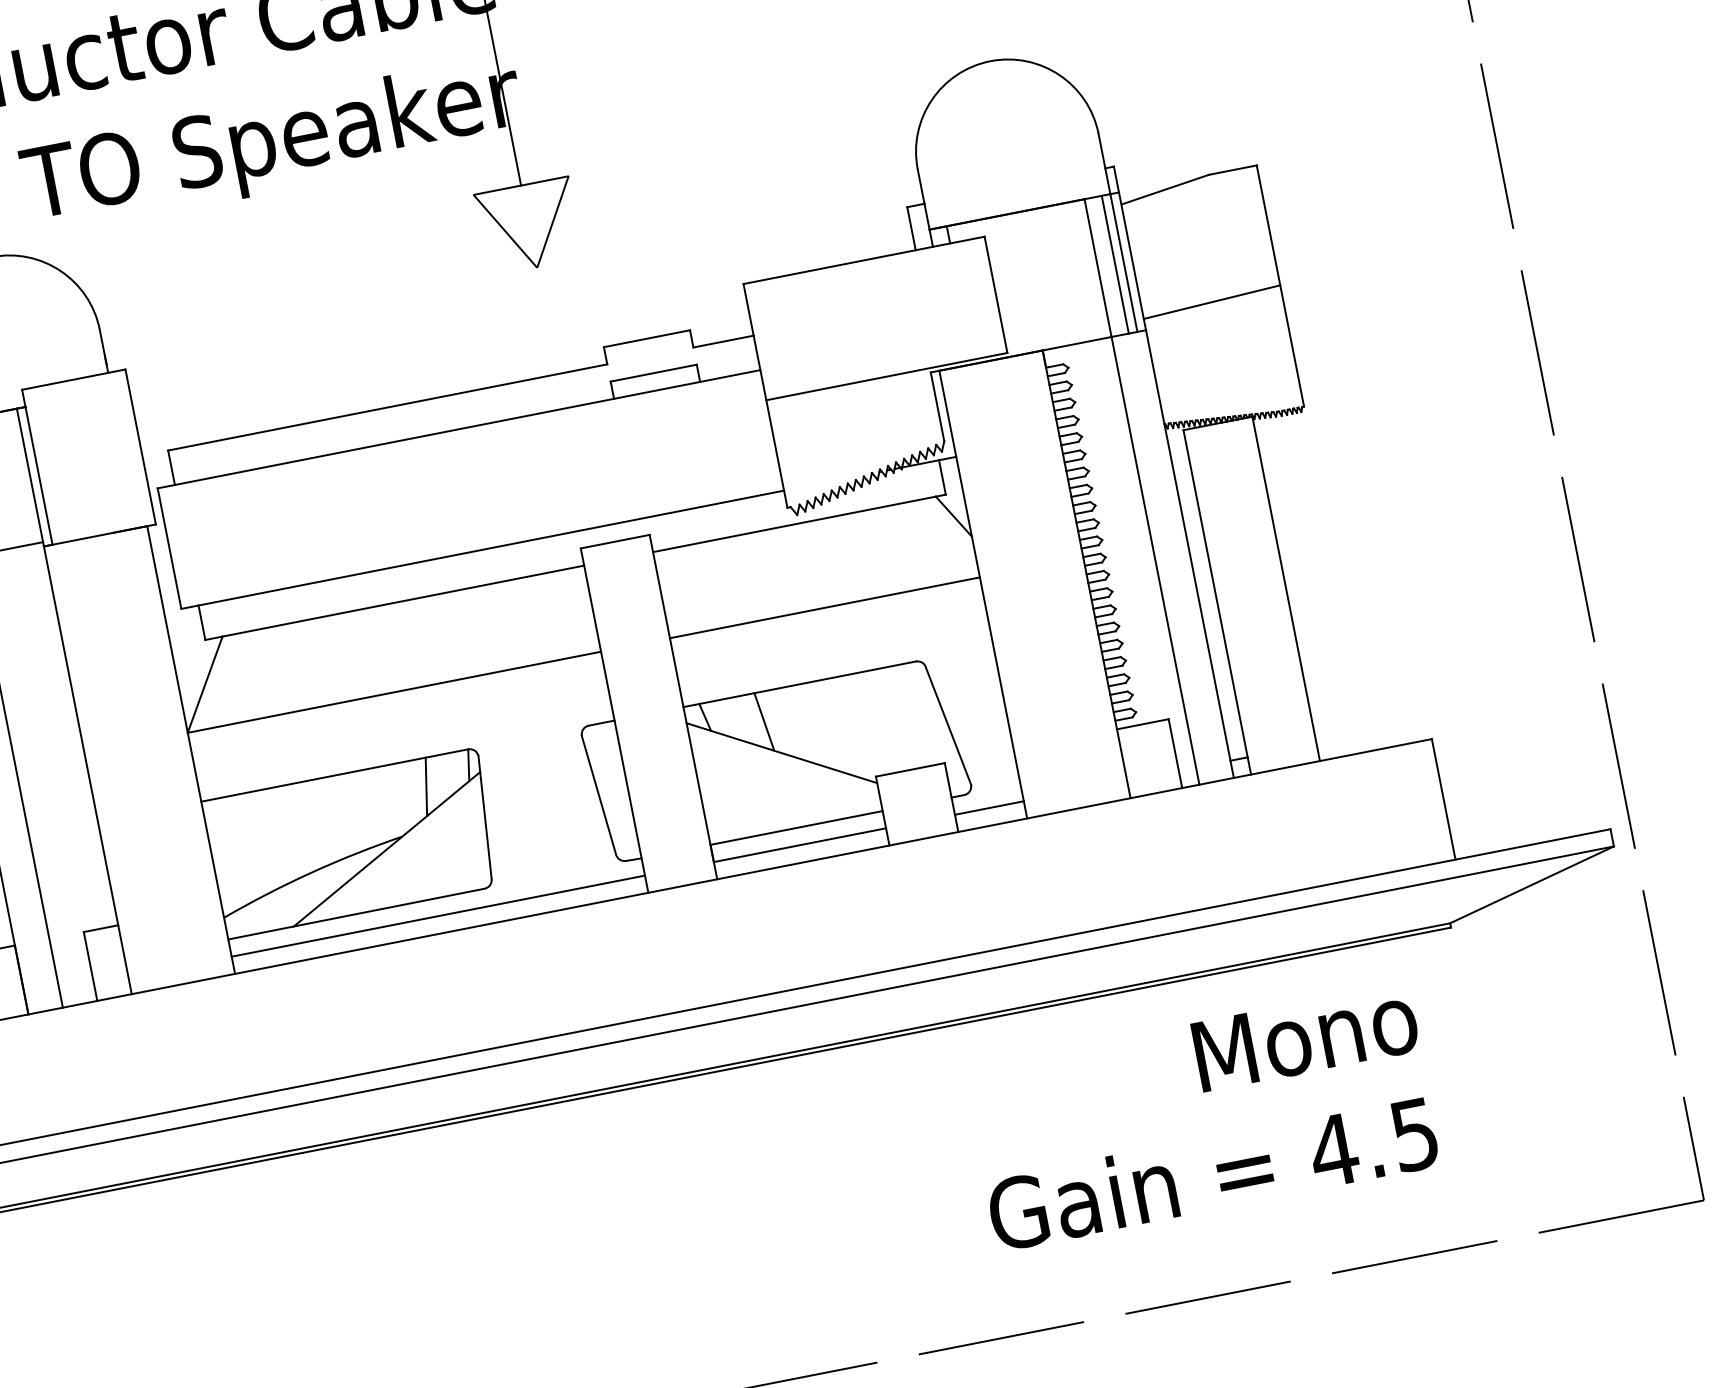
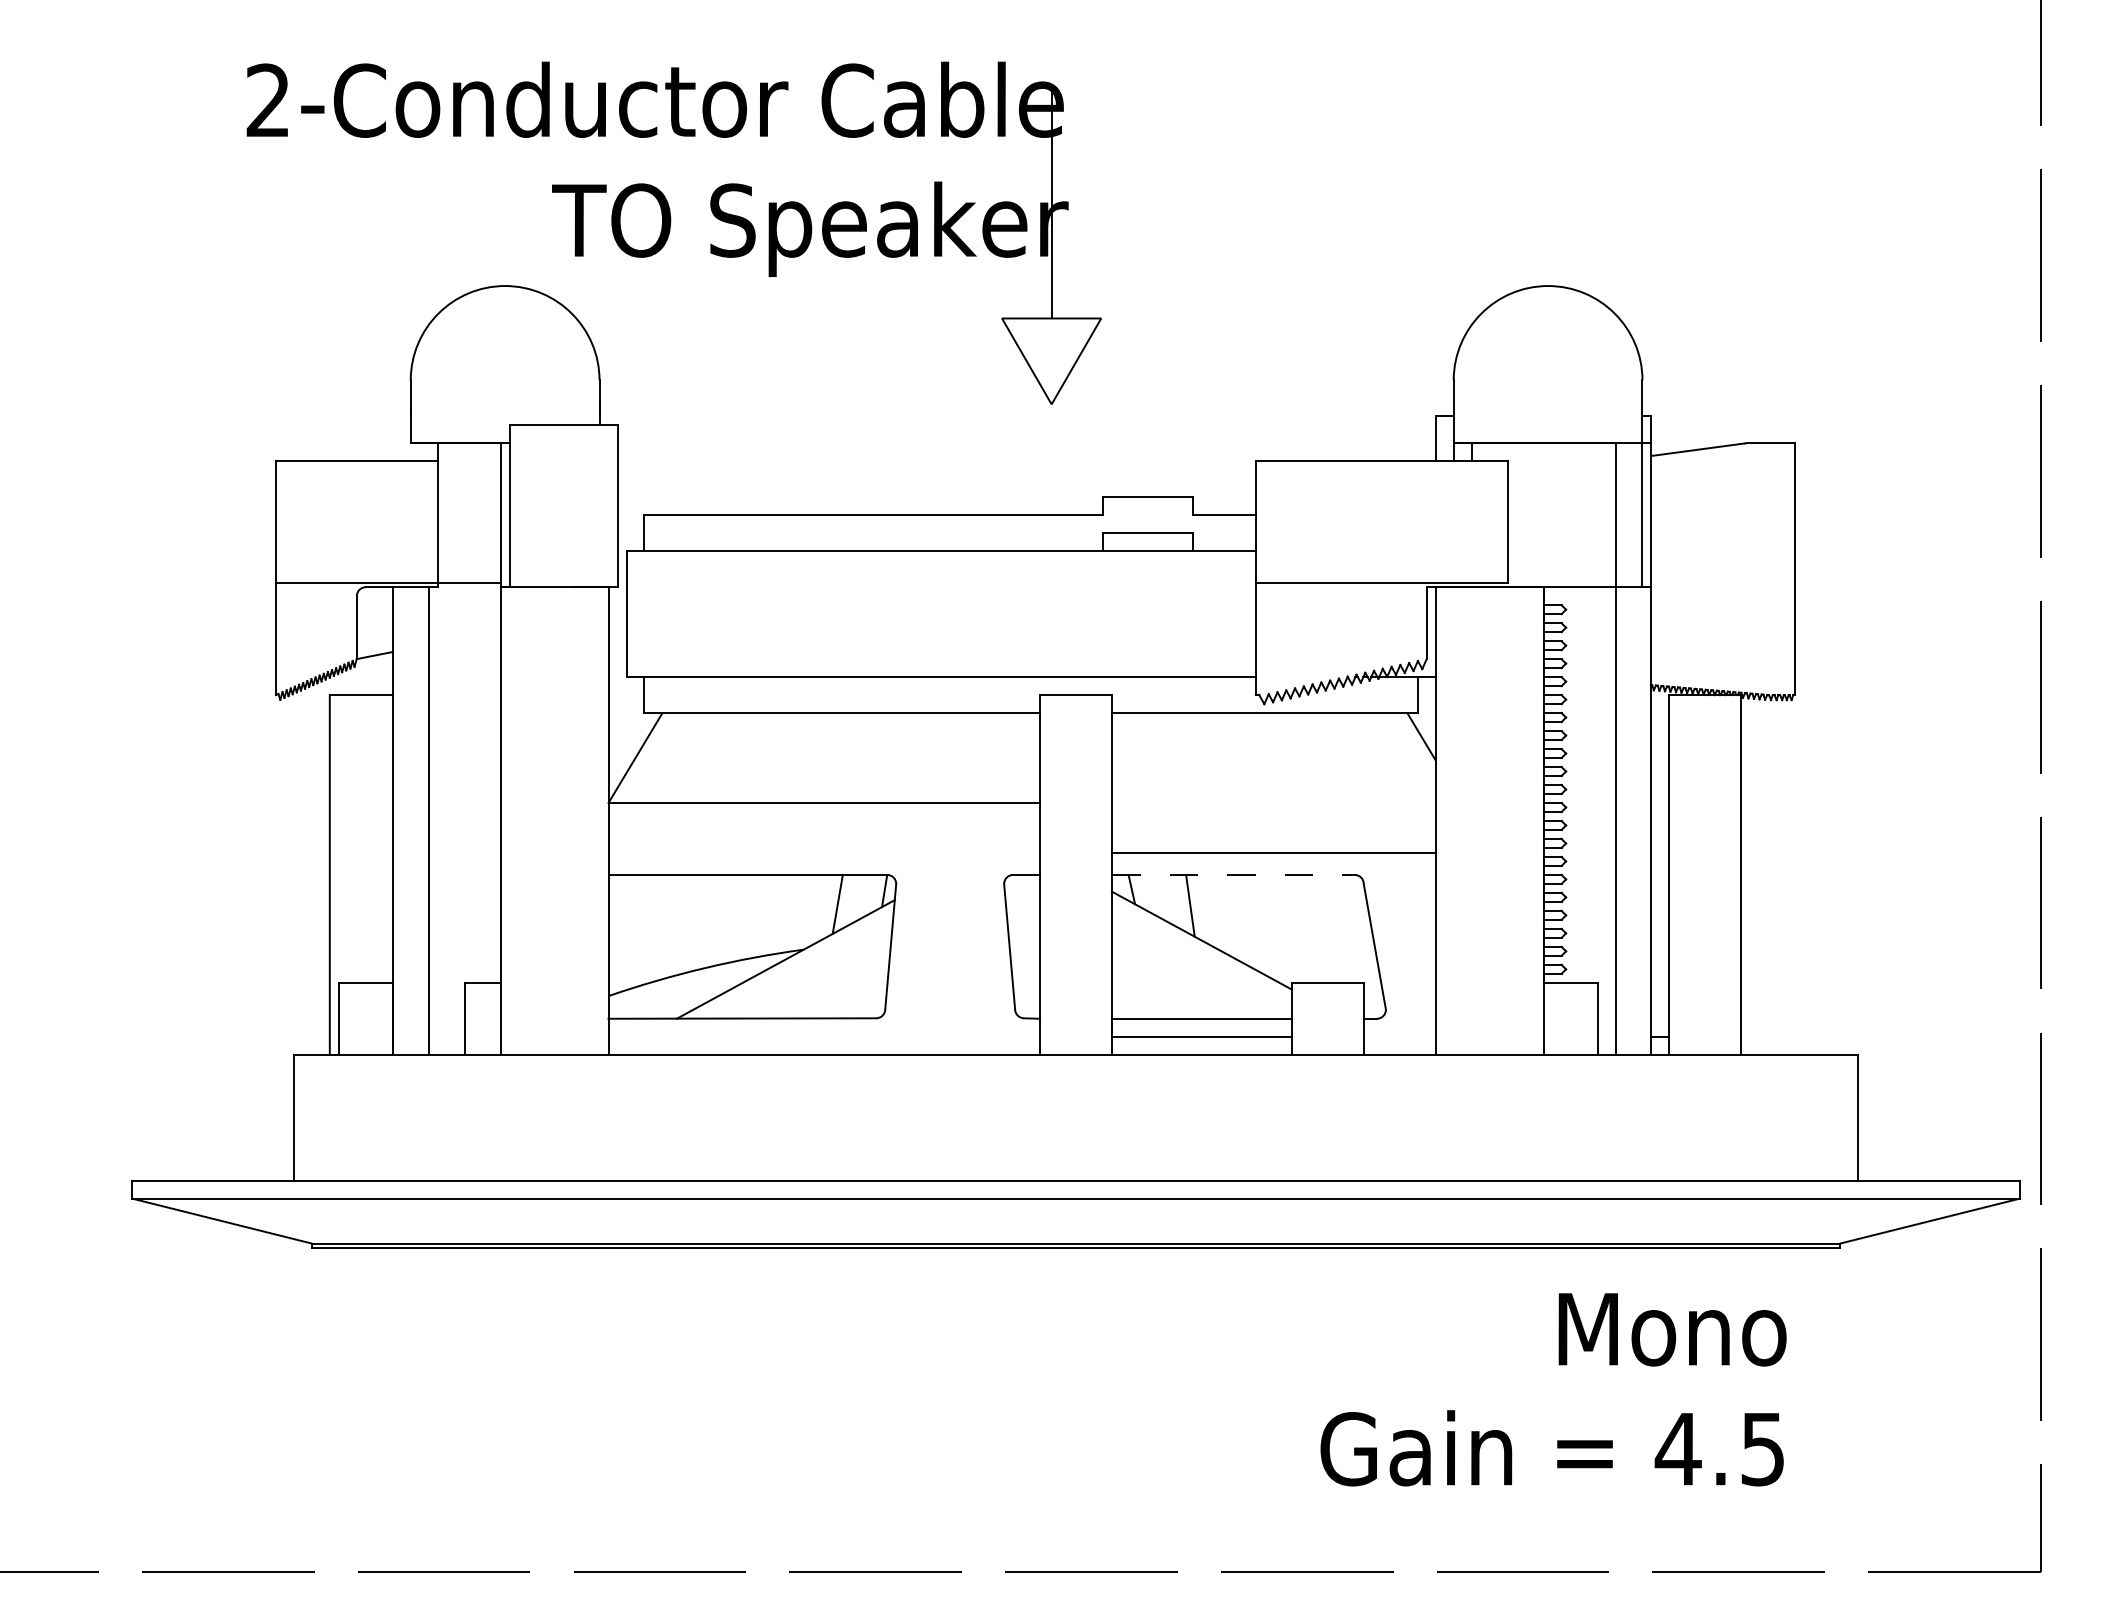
line: (1115, 264) -> (1633, 515), removed
line: (1212, 301) -> (1723, 571), removed
line: (824, 607) -> (1273, 852), moved
line: (799, 683) -> (1233, 874), solid -> dashed
line: (989, 807) -> (1399, 1036), removed
line: (438, 915) -> (824, 1036), removed

